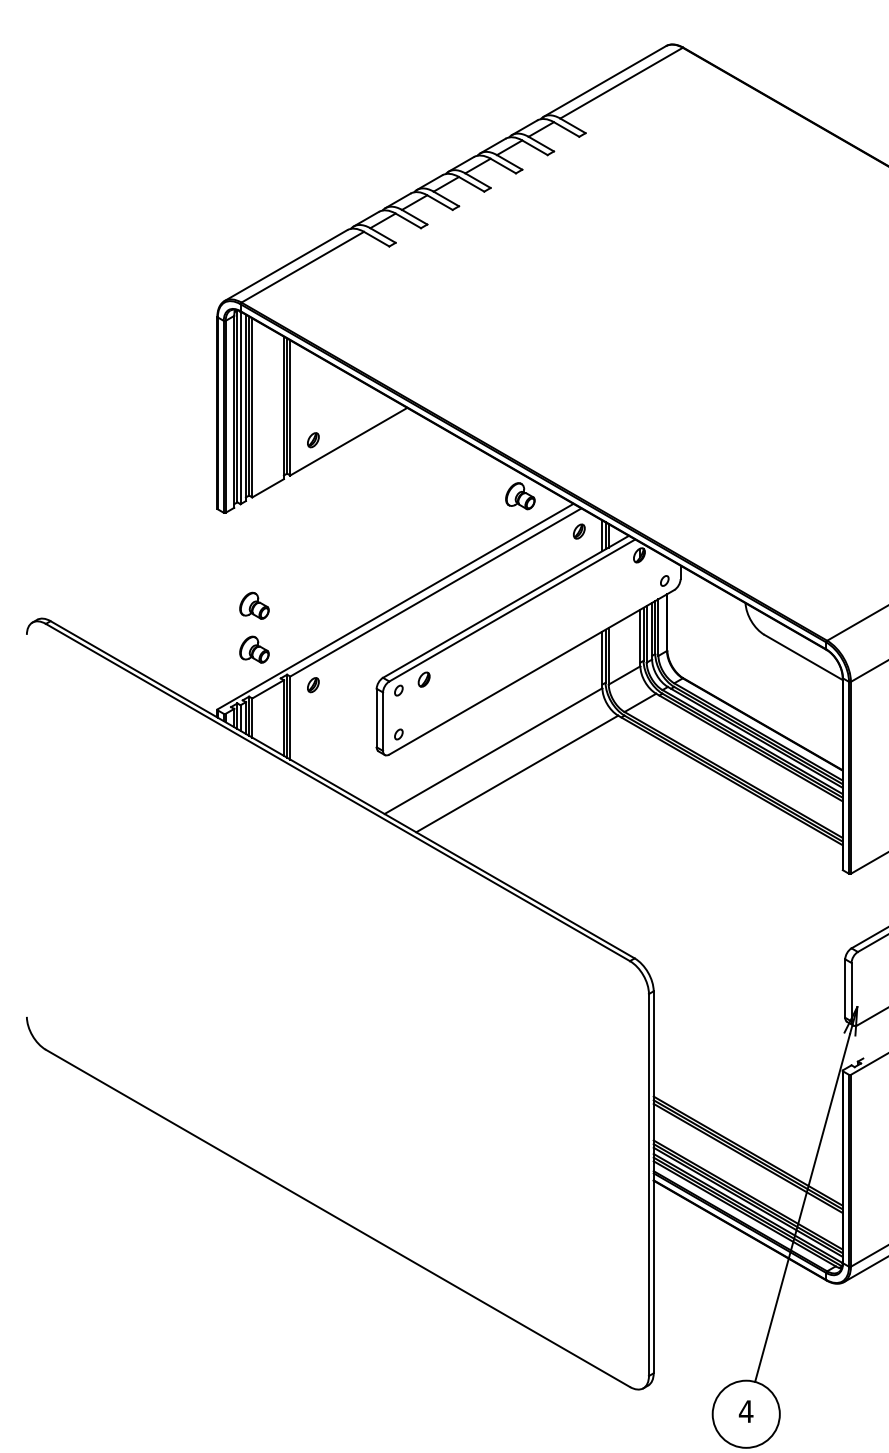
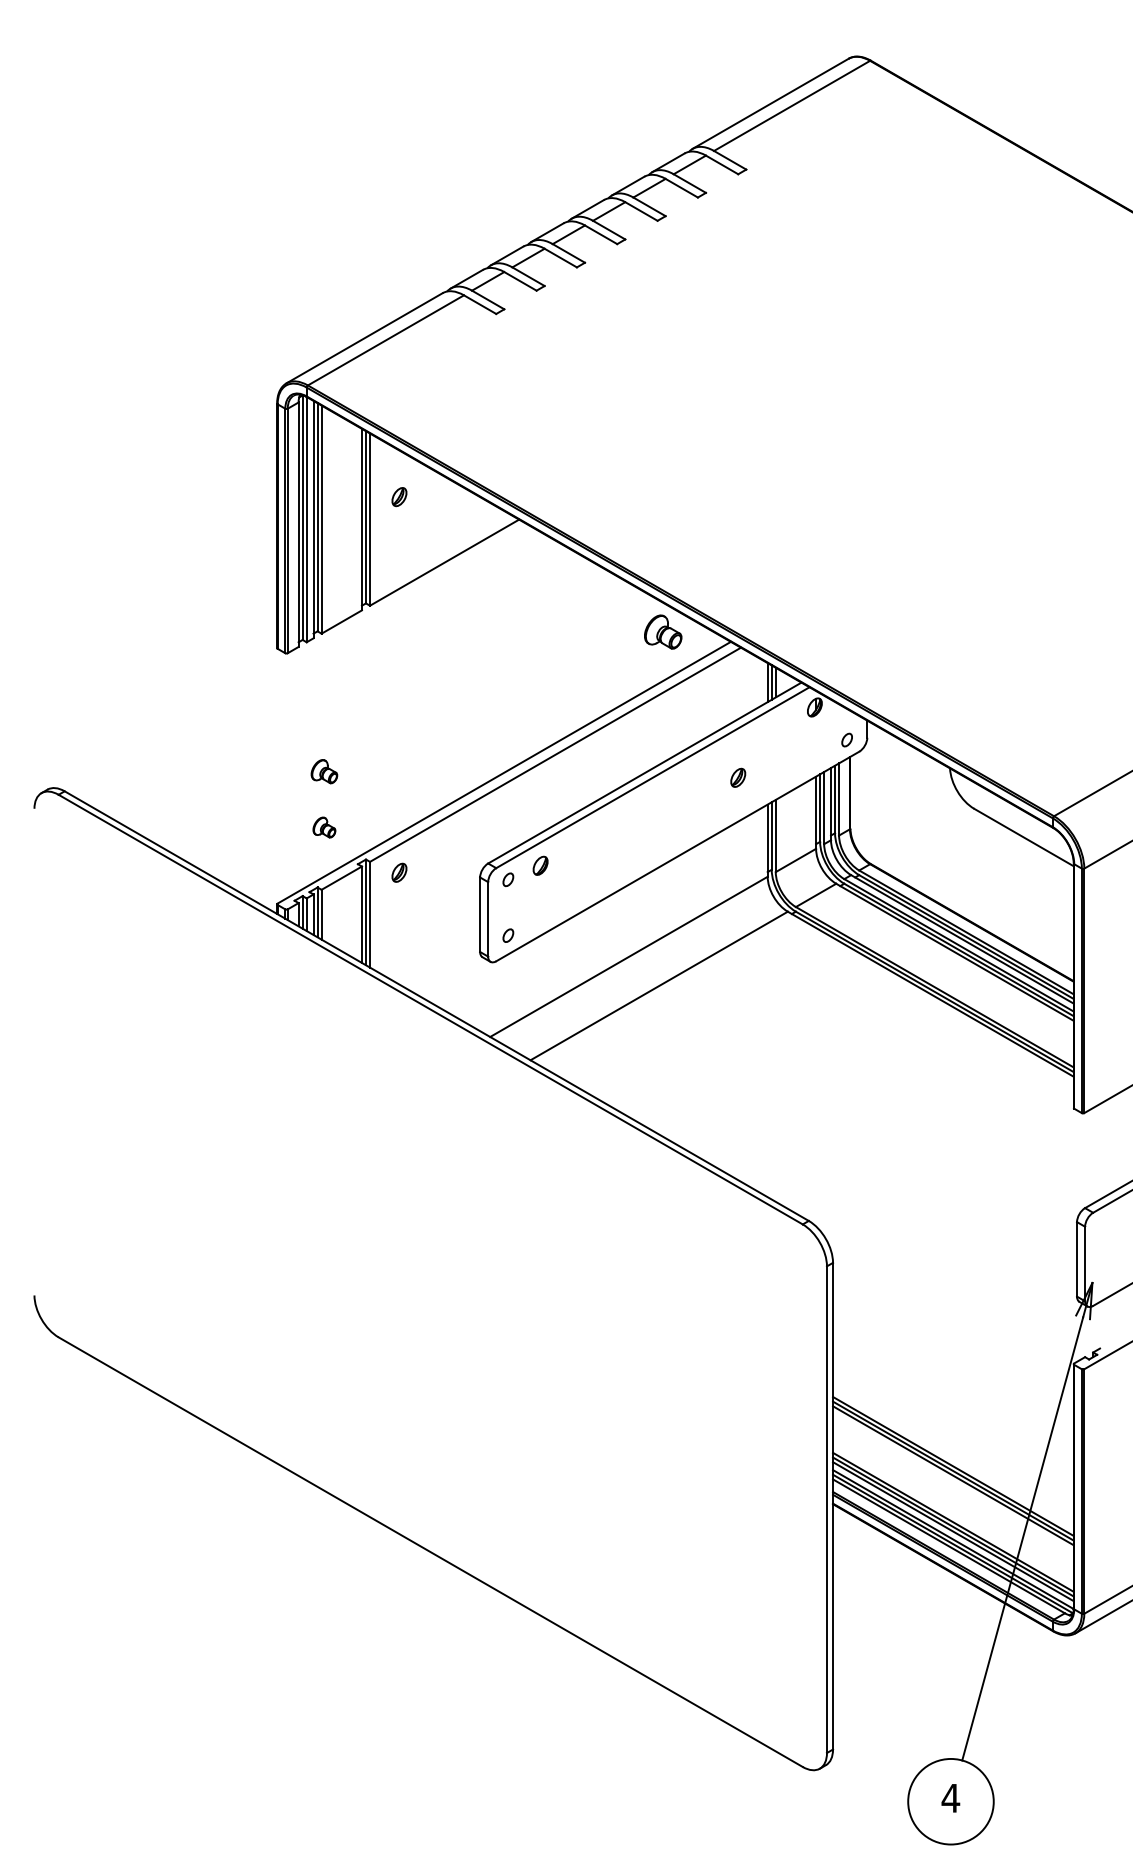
part: (313, 440) -> (399, 497), moved
part: (579, 531) -> (738, 777), moved
part: (254, 605) -> (324, 771), size x0.7
part: (254, 649) -> (324, 827), size x0.6

